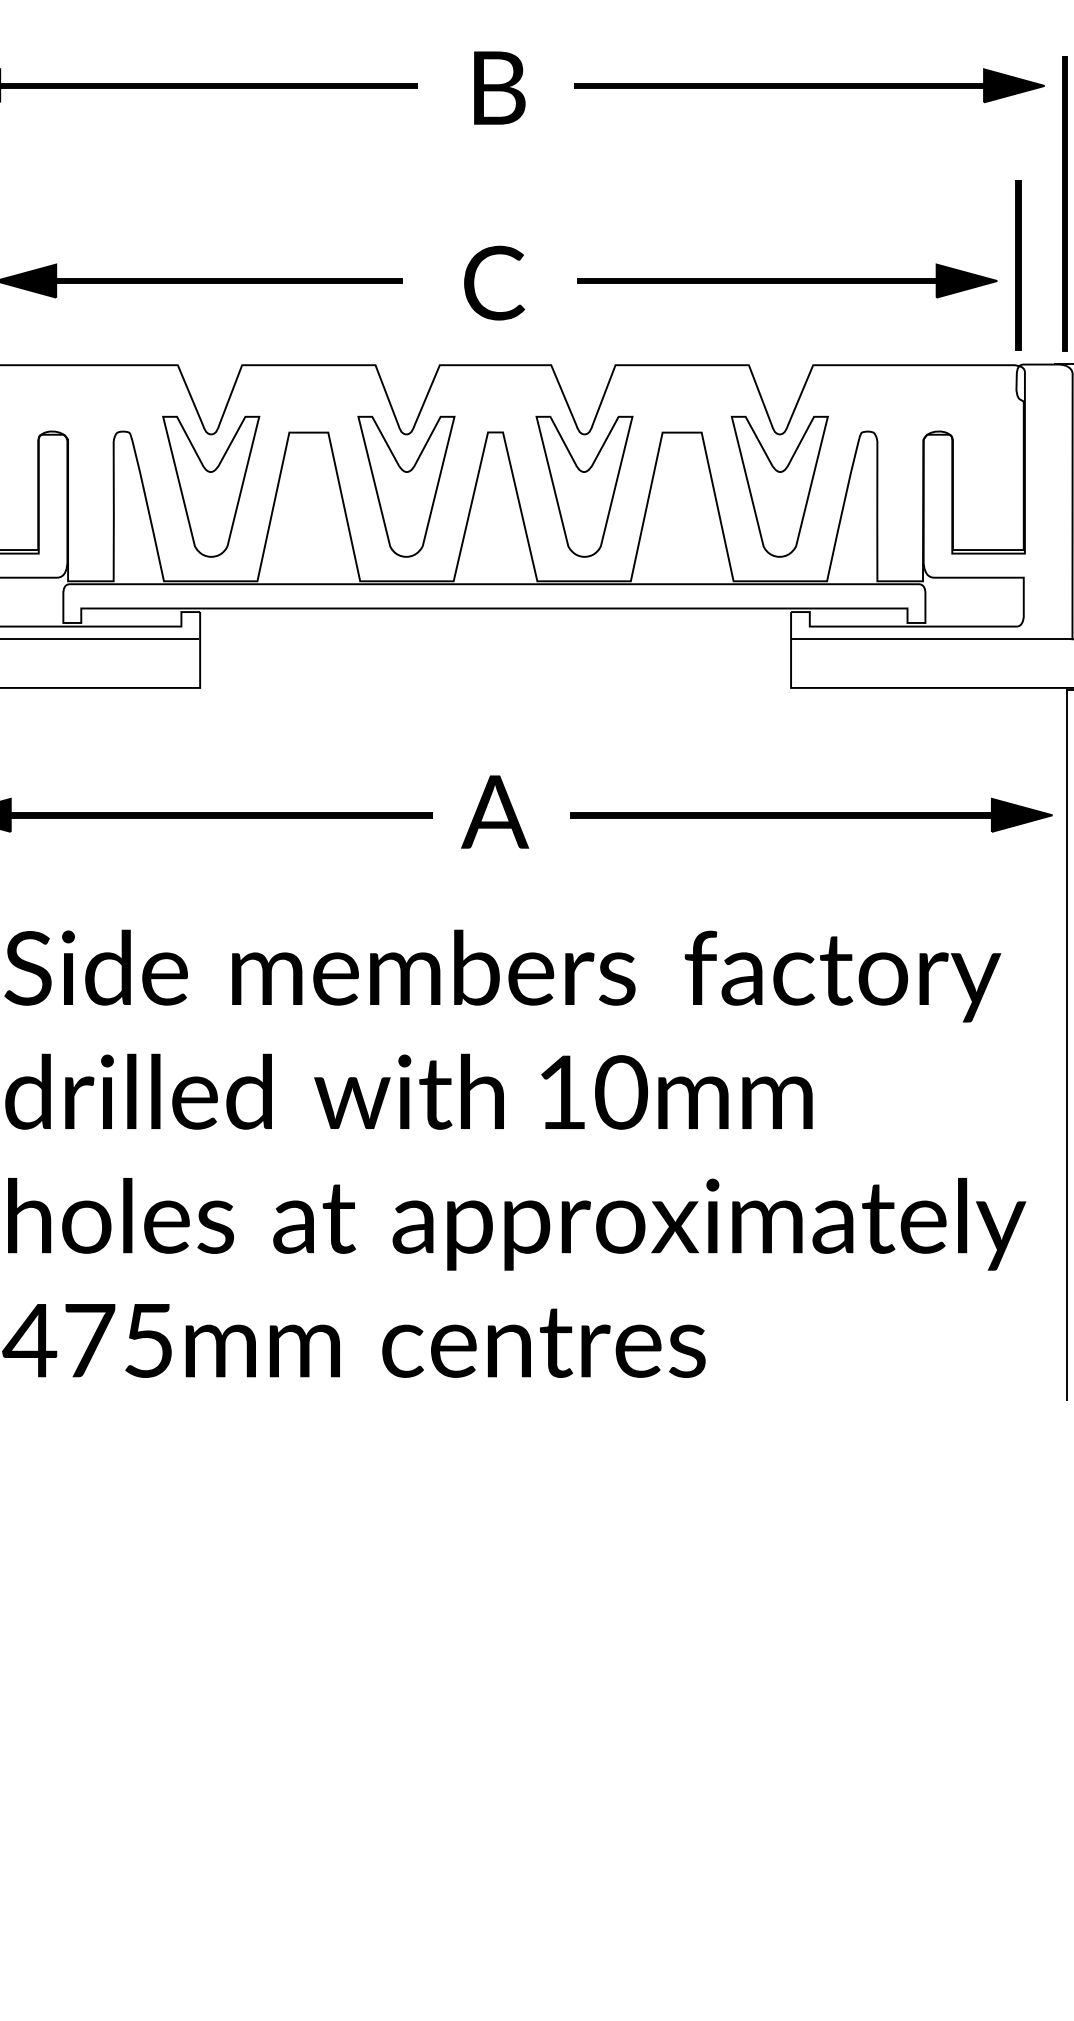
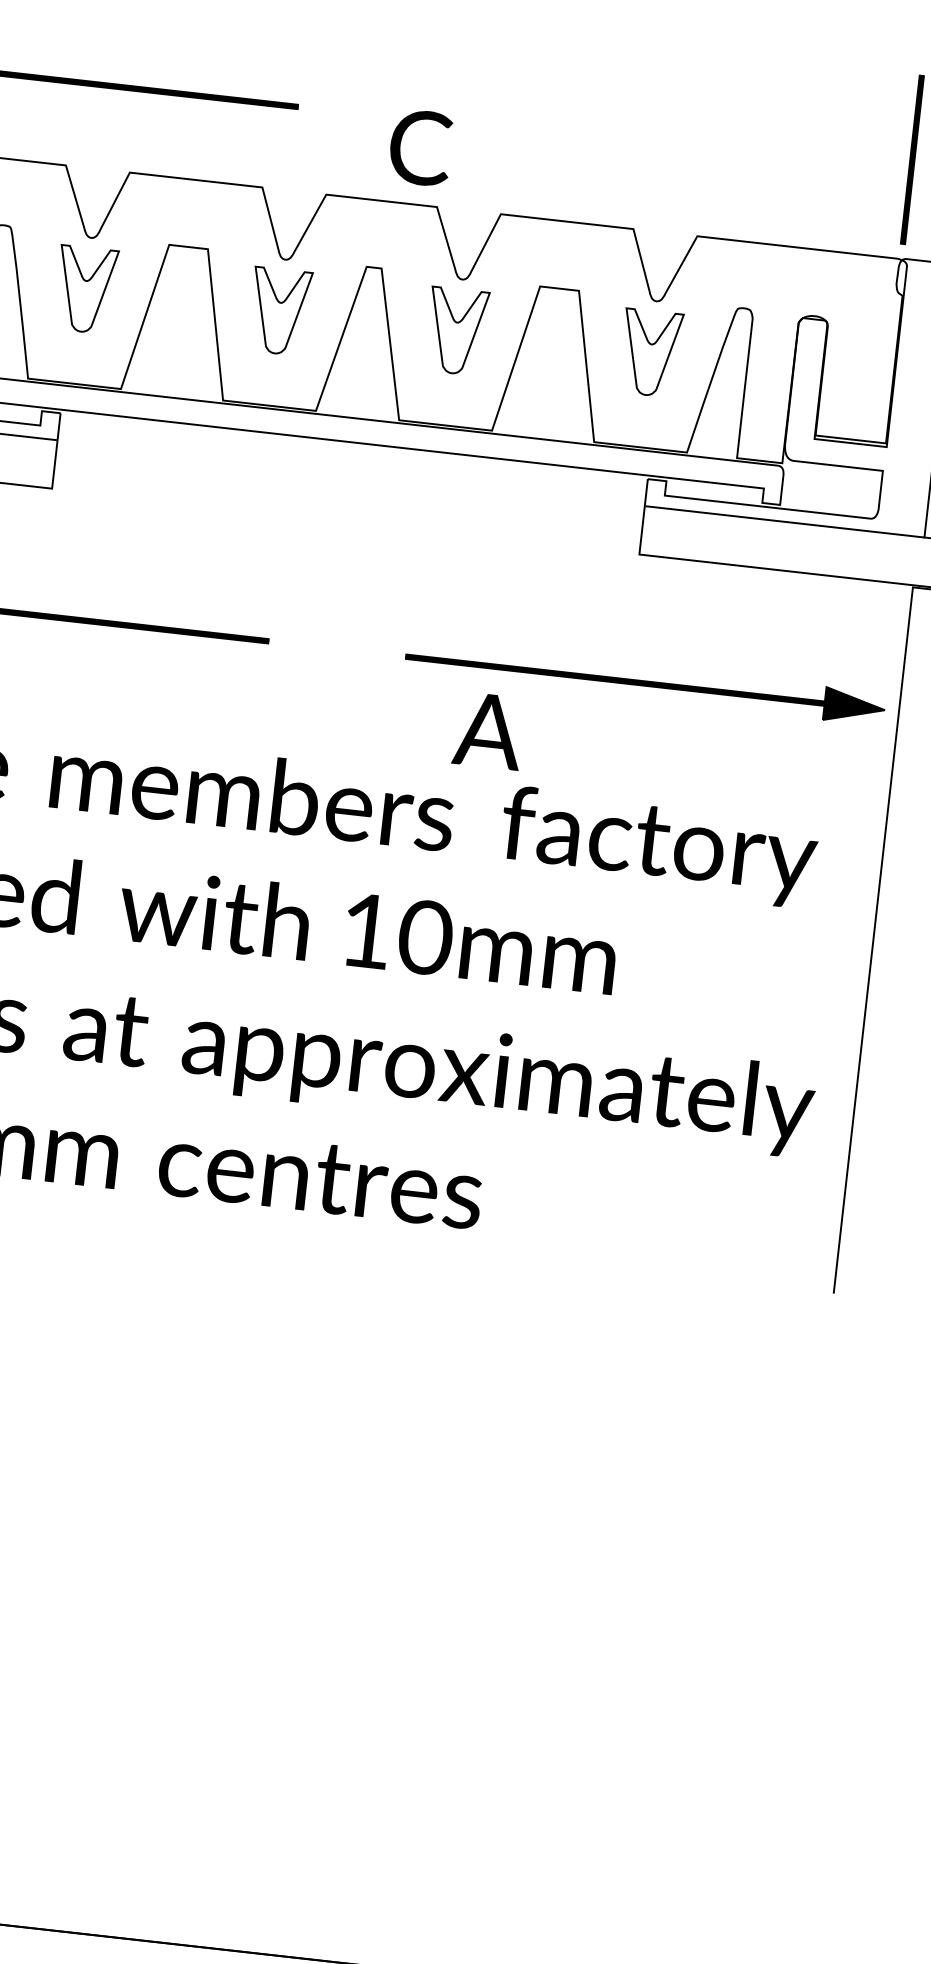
part: (787, 280) -> (681, 149), removed
text: (494, 282) -> (420, 147), moved
part: (211, 486) -> (85, 289), size x0.6
part: (406, 486) -> (279, 311), size x0.6
part: (584, 486) -> (456, 331), size x0.6
part: (779, 486) -> (650, 353), size x0.6
text: (495, 811) -> (489, 730), moved

